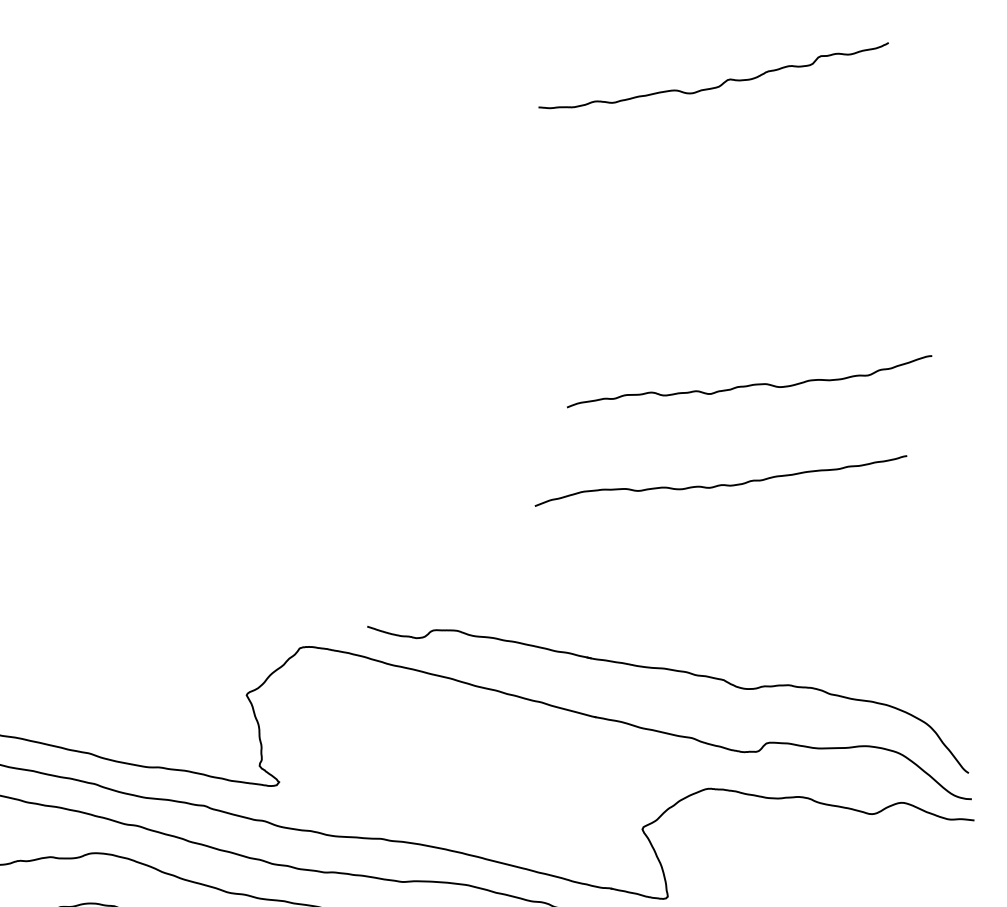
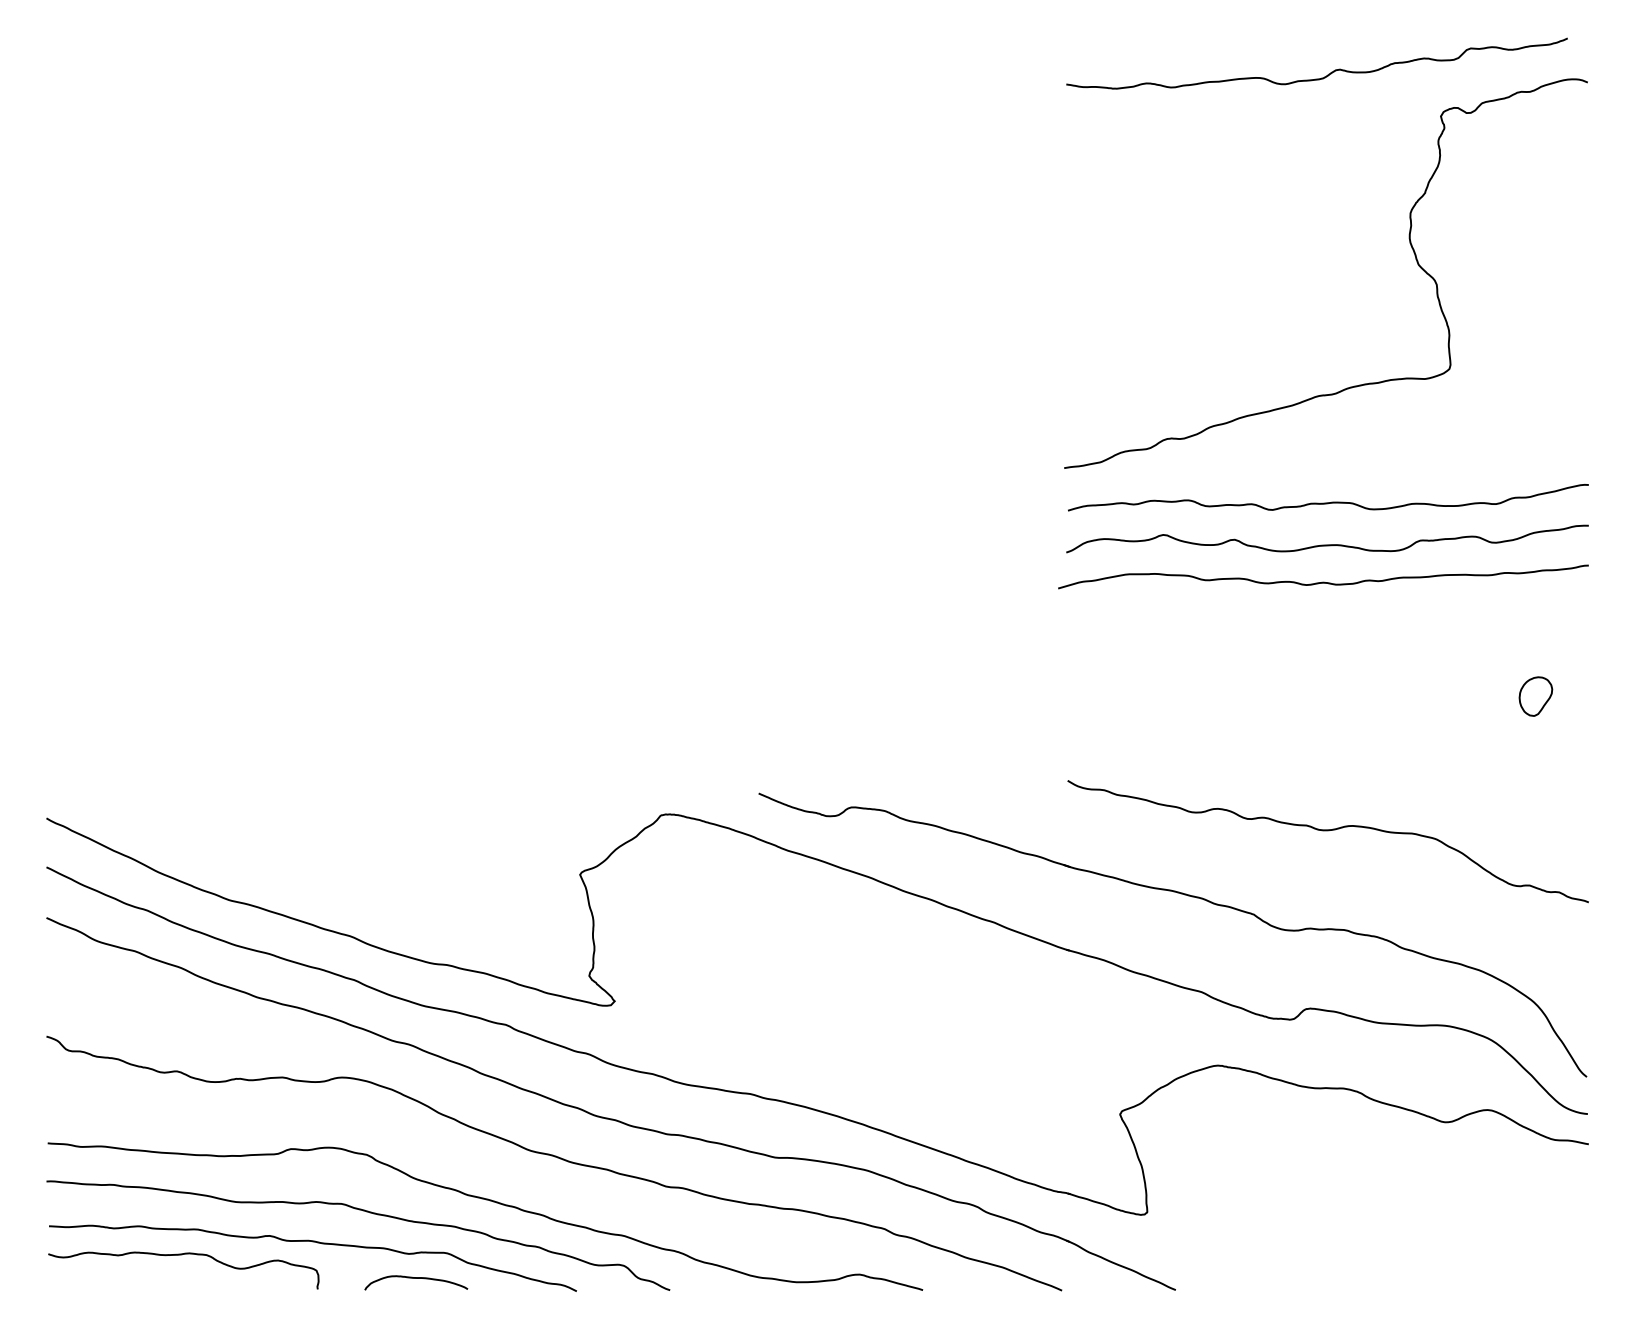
curve: (790, 197) -> (1409, 243), added
curve: (751, 414) -> (1327, 544), added
curve: (721, 484) -> (1323, 581), moved
part: (908, 508) -> (1535, 696), added
curve: (770, 616) -> (1327, 831), added

